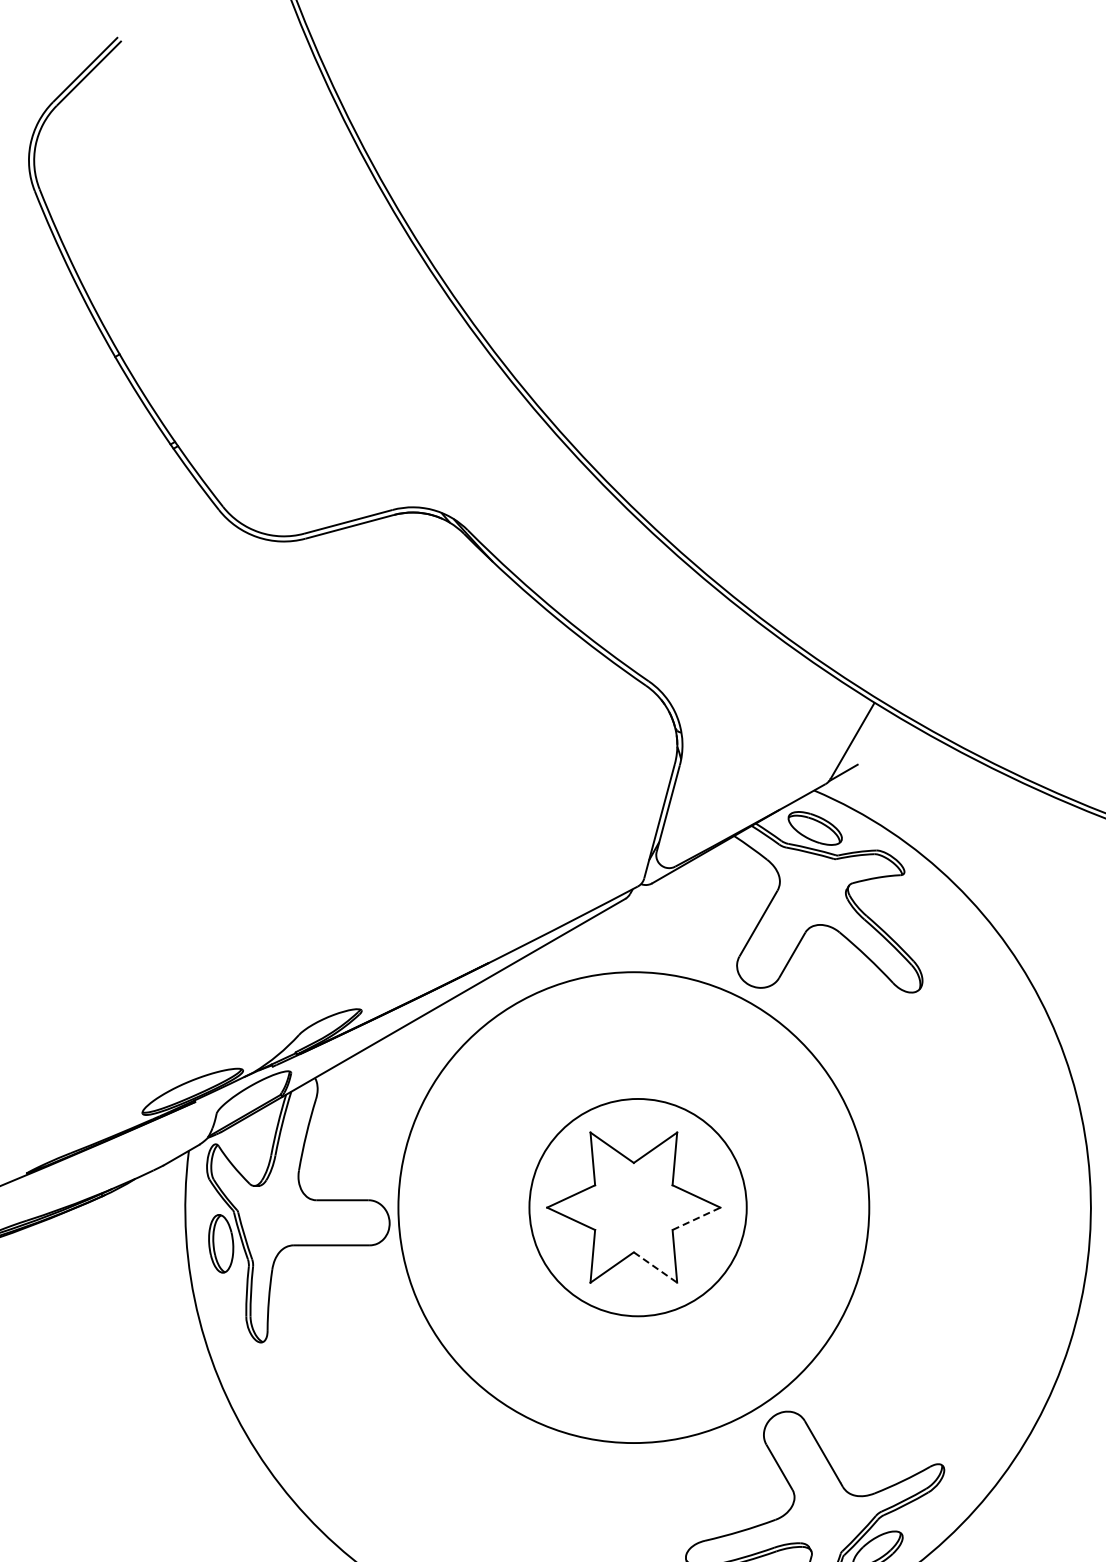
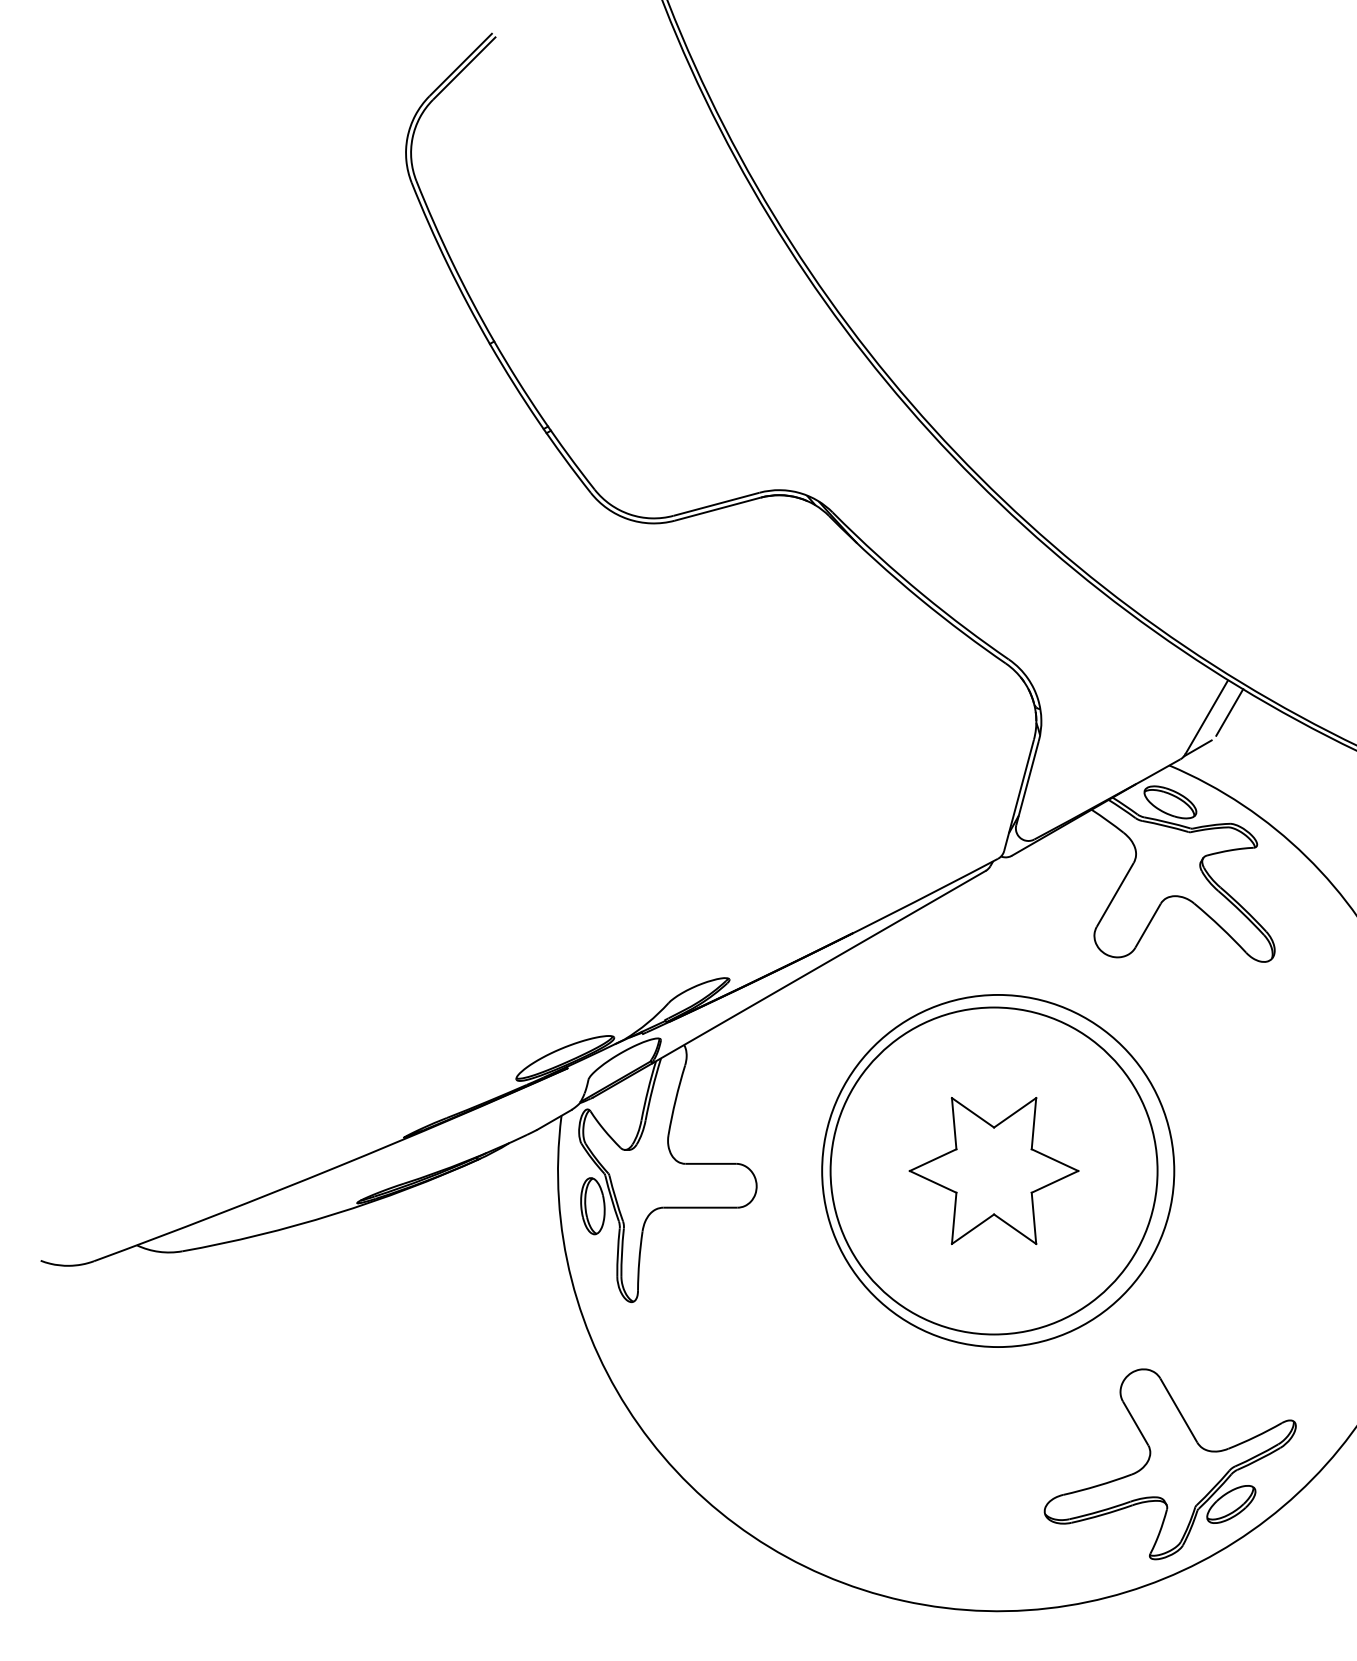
line: (876, 736) -> (1229, 712), added
circle: (633, 1207) -> (993, 1170), size x0.71
circle: (638, 1207) -> (998, 1170), size x1.67
line: (697, 1218) -> (1055, 1181), dashed -> solid
line: (655, 1267) -> (1015, 1229), dashed -> solid

